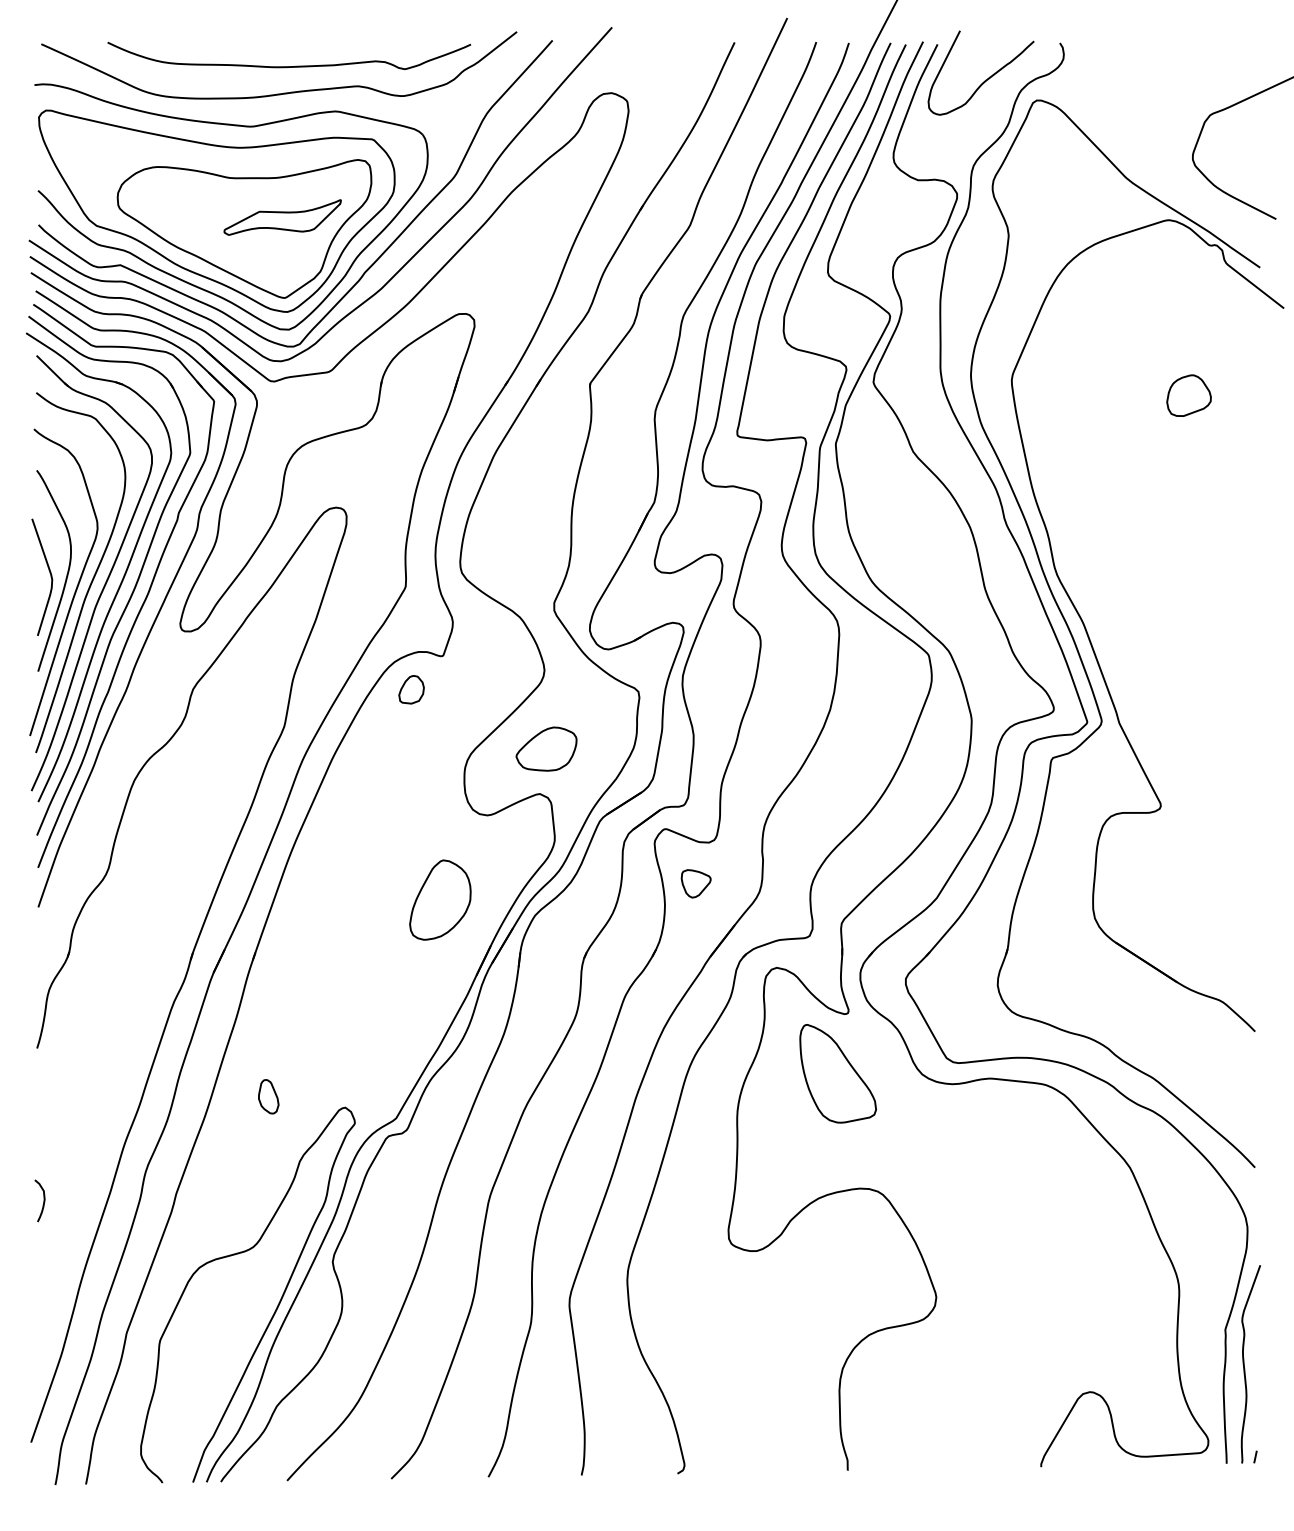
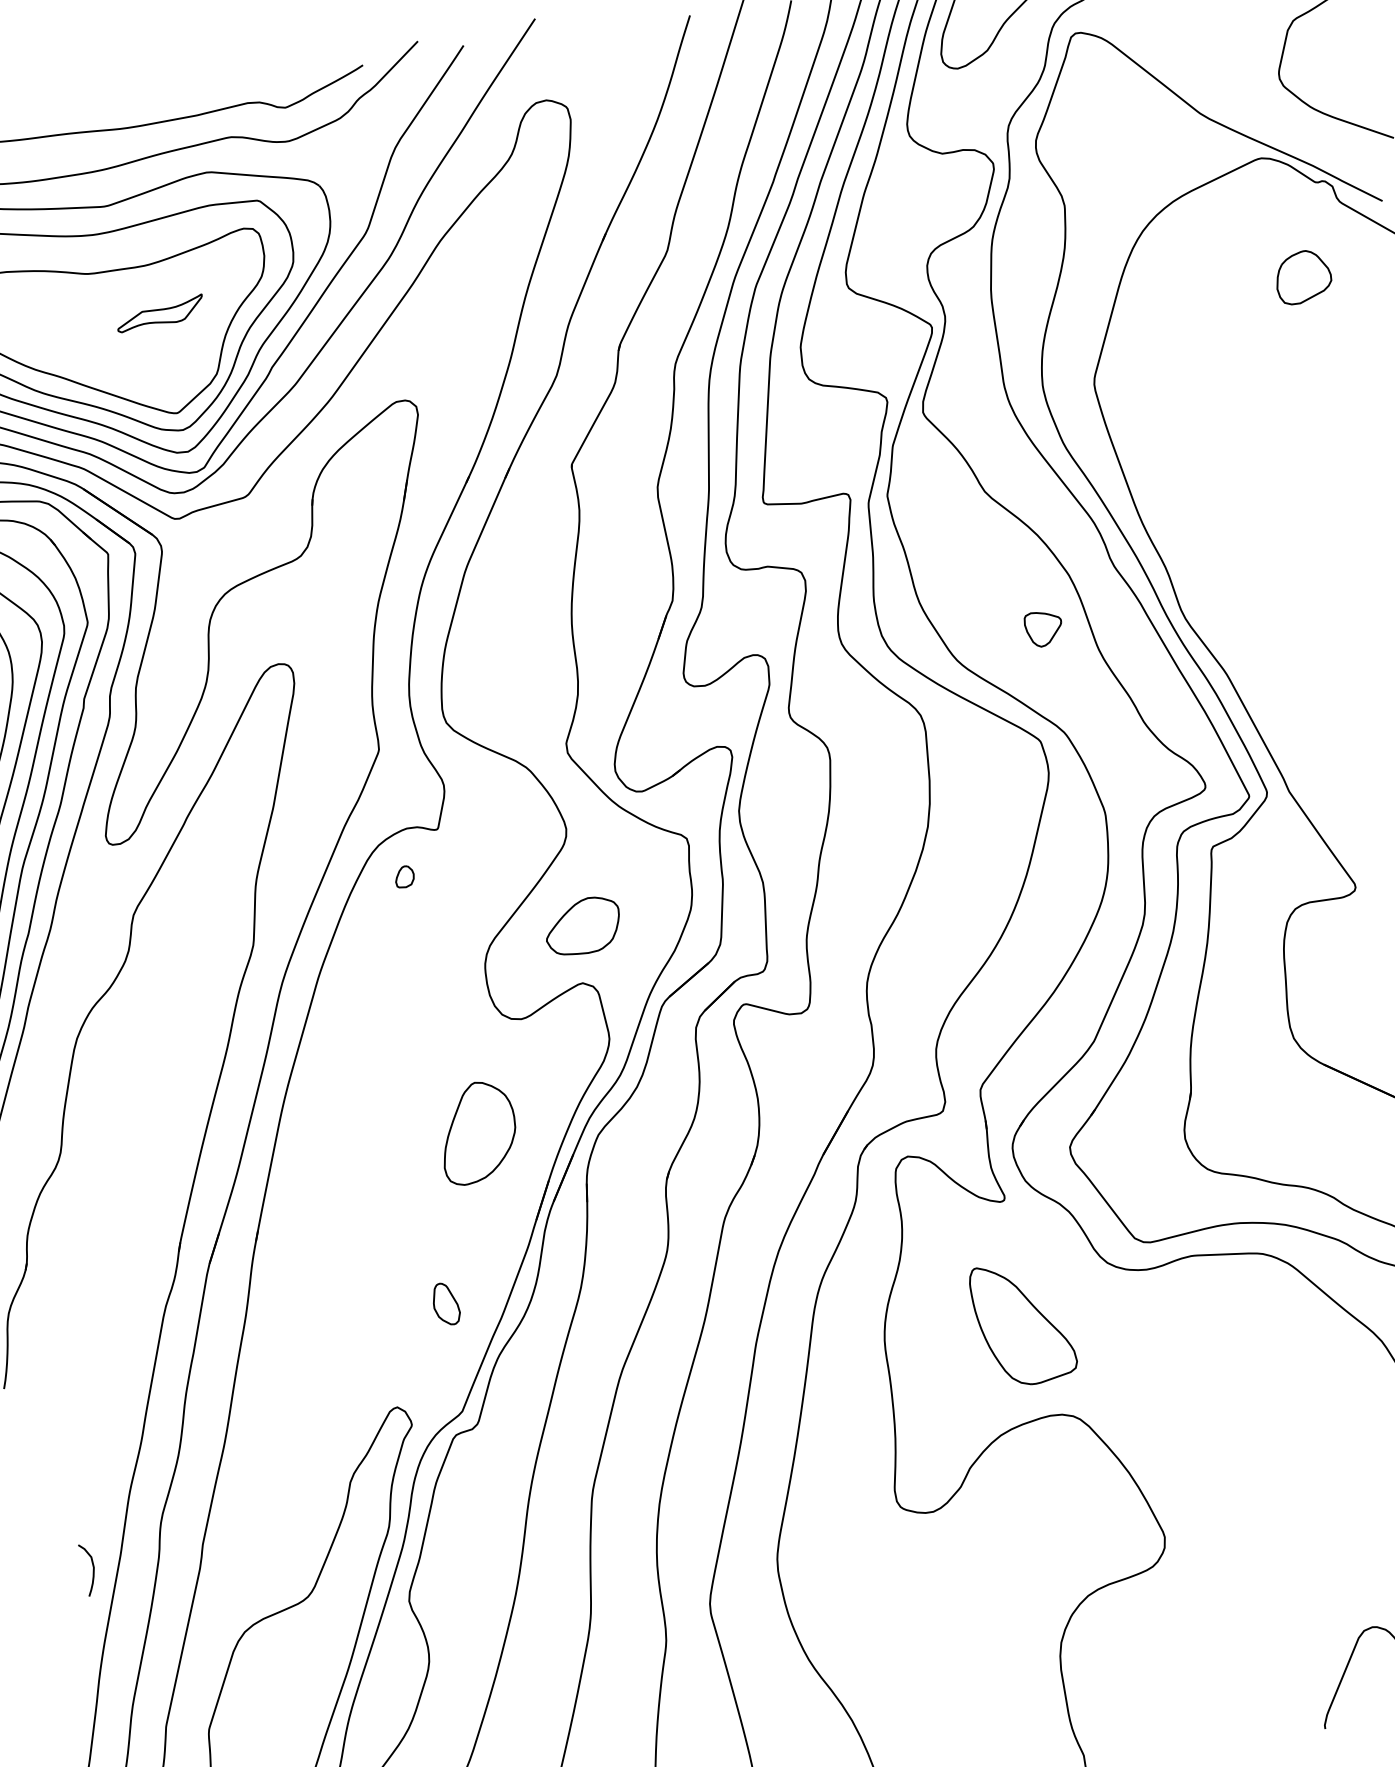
part: (282, 217) -> (160, 313), size x0.6
part: (1188, 395) -> (1302, 276), moved
part: (411, 689) -> (404, 876), size x0.6
part: (695, 883) -> (1042, 628), moved
part: (837, 1073) -> (1022, 1323), moved
part: (268, 1096) -> (445, 1303), moved
curve: (43, 1200) -> (92, 1568), moved

